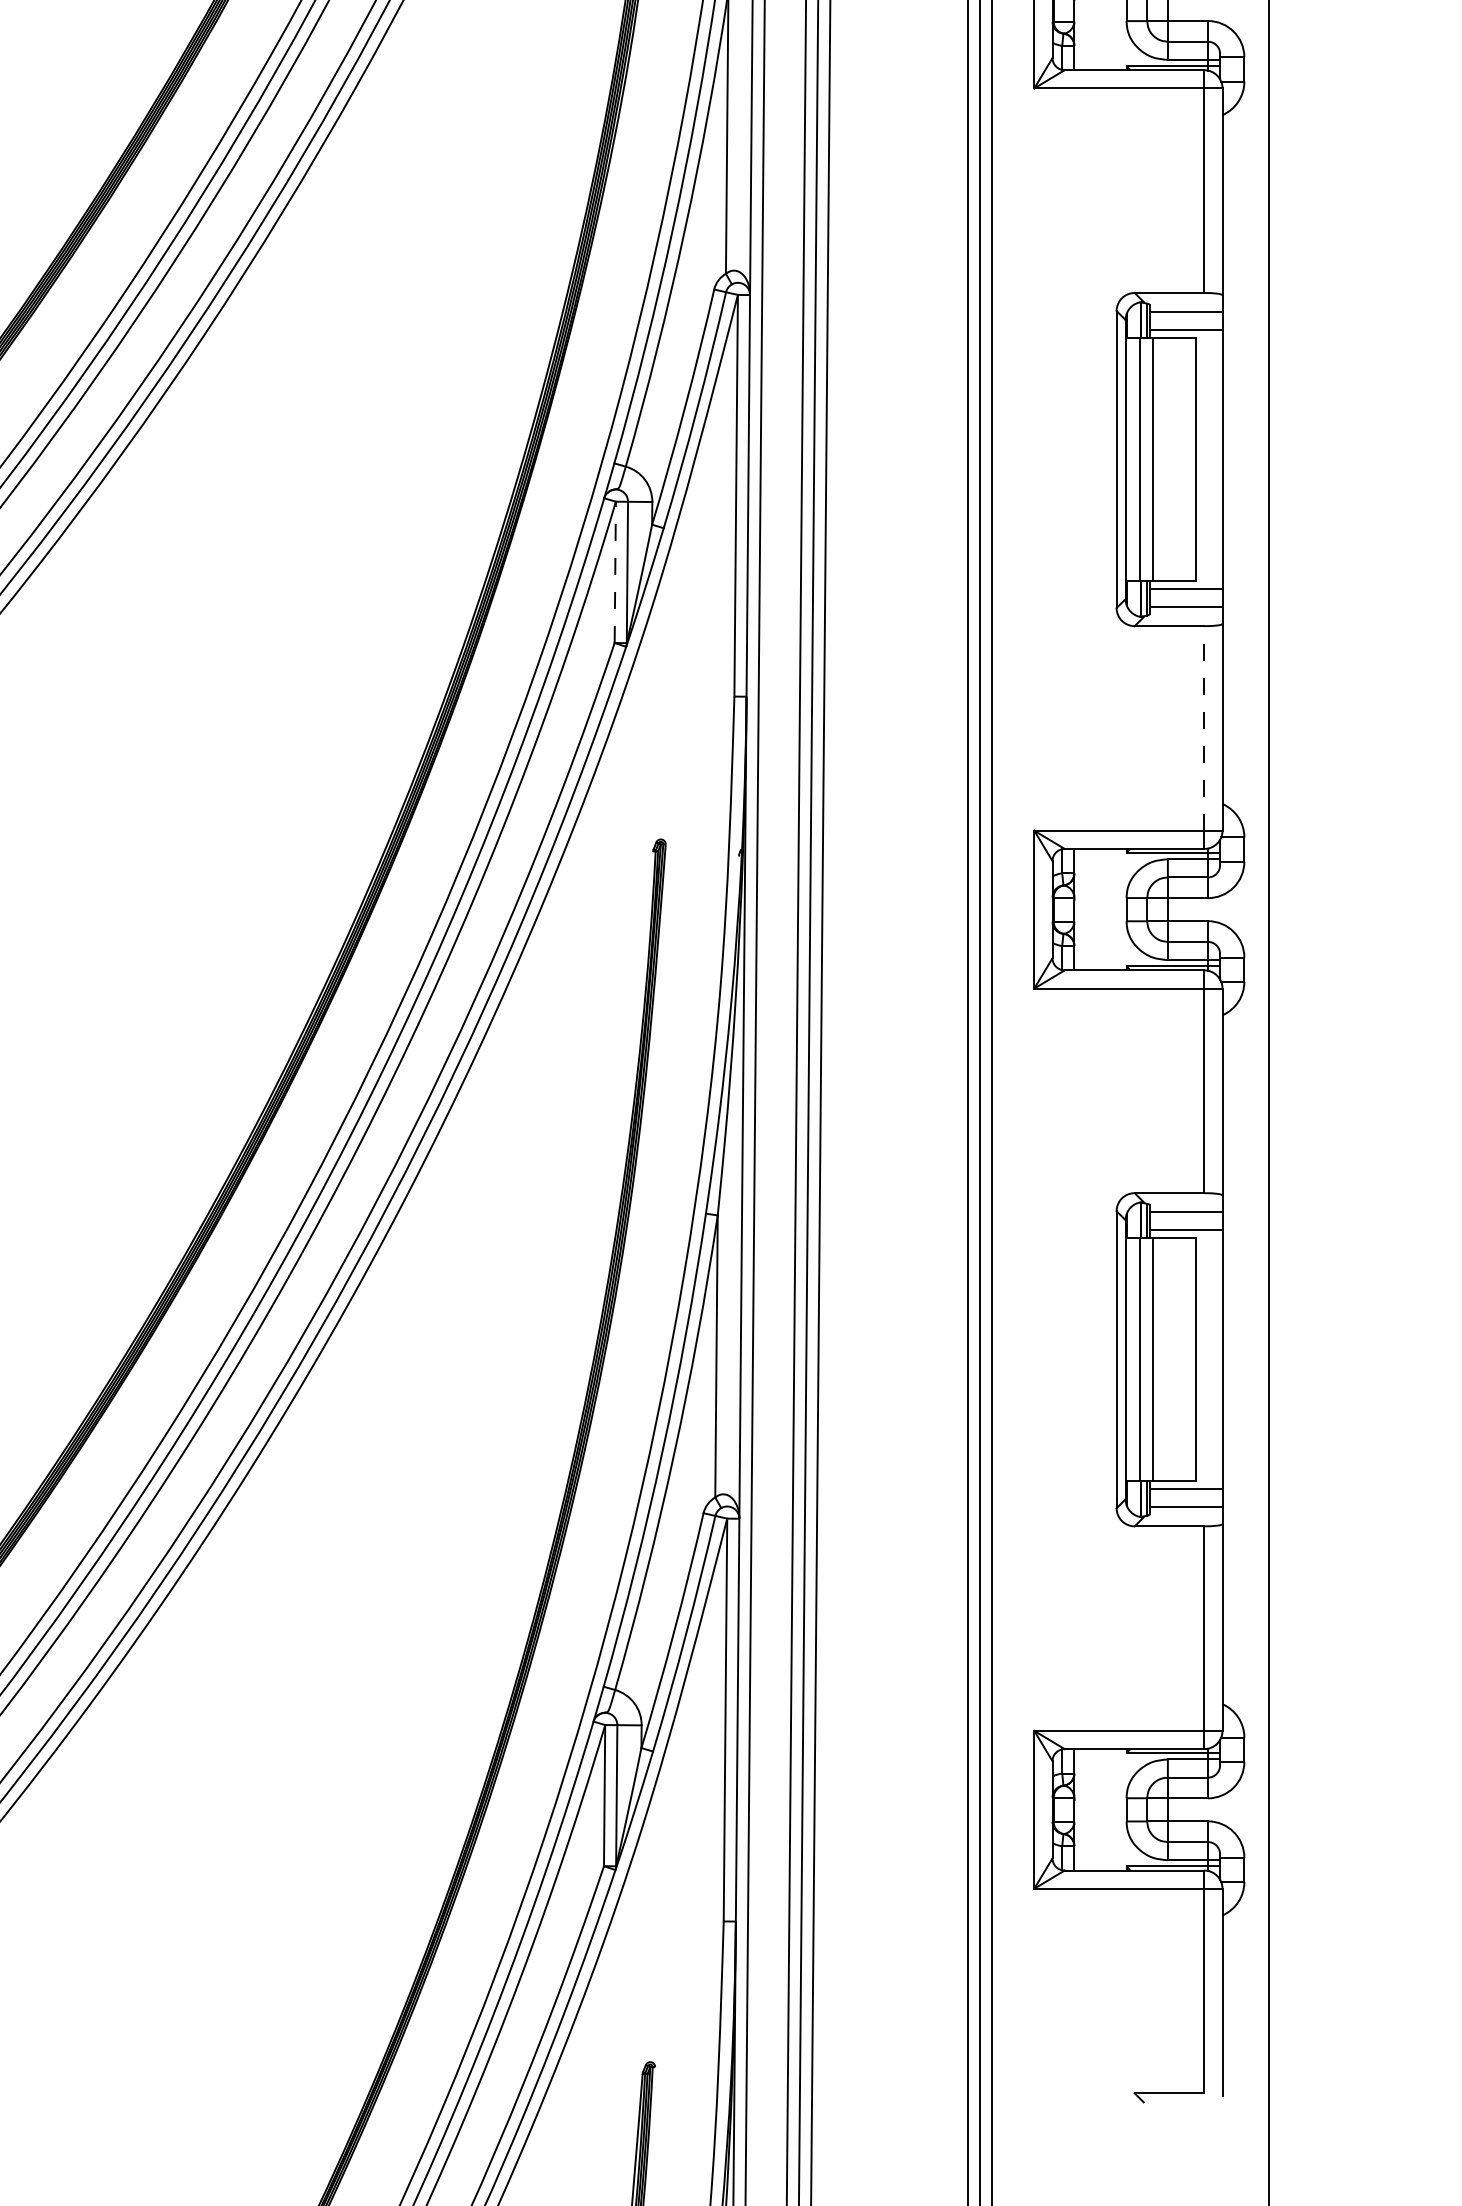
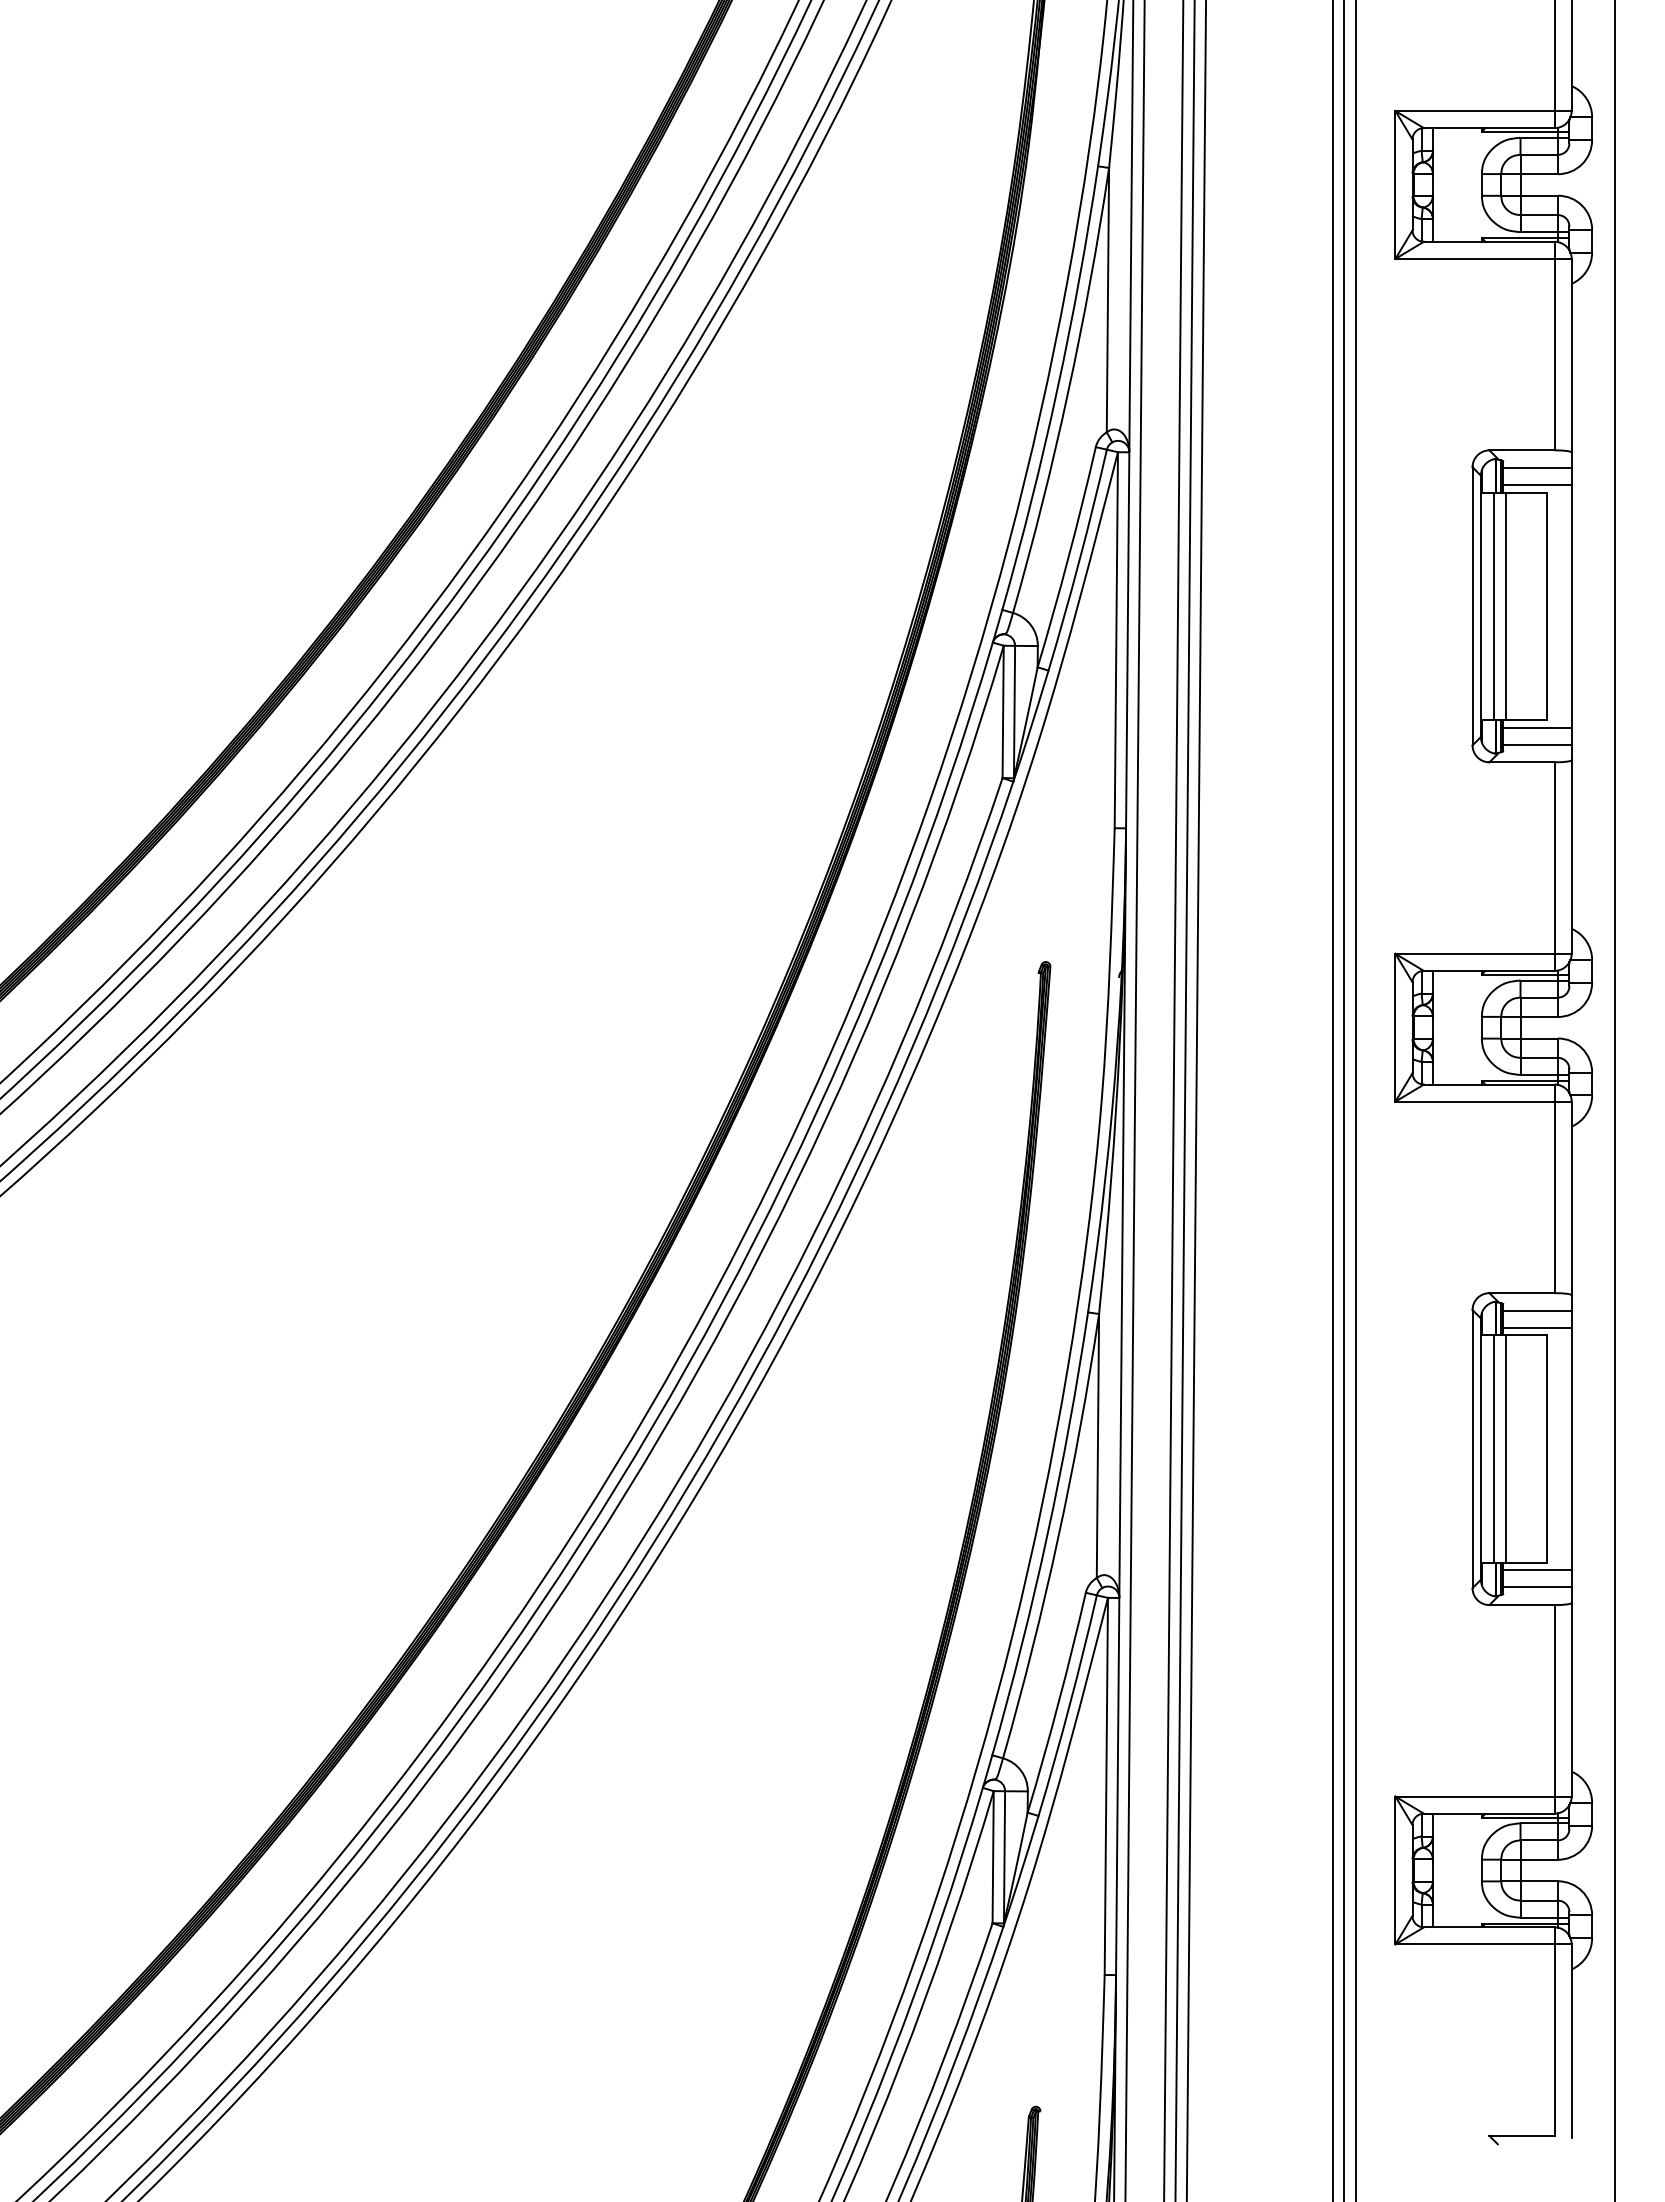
line: (615, 571) -> (1003, 711), dashed -> solid
line: (1204, 728) -> (1554, 858), dashed -> solid

